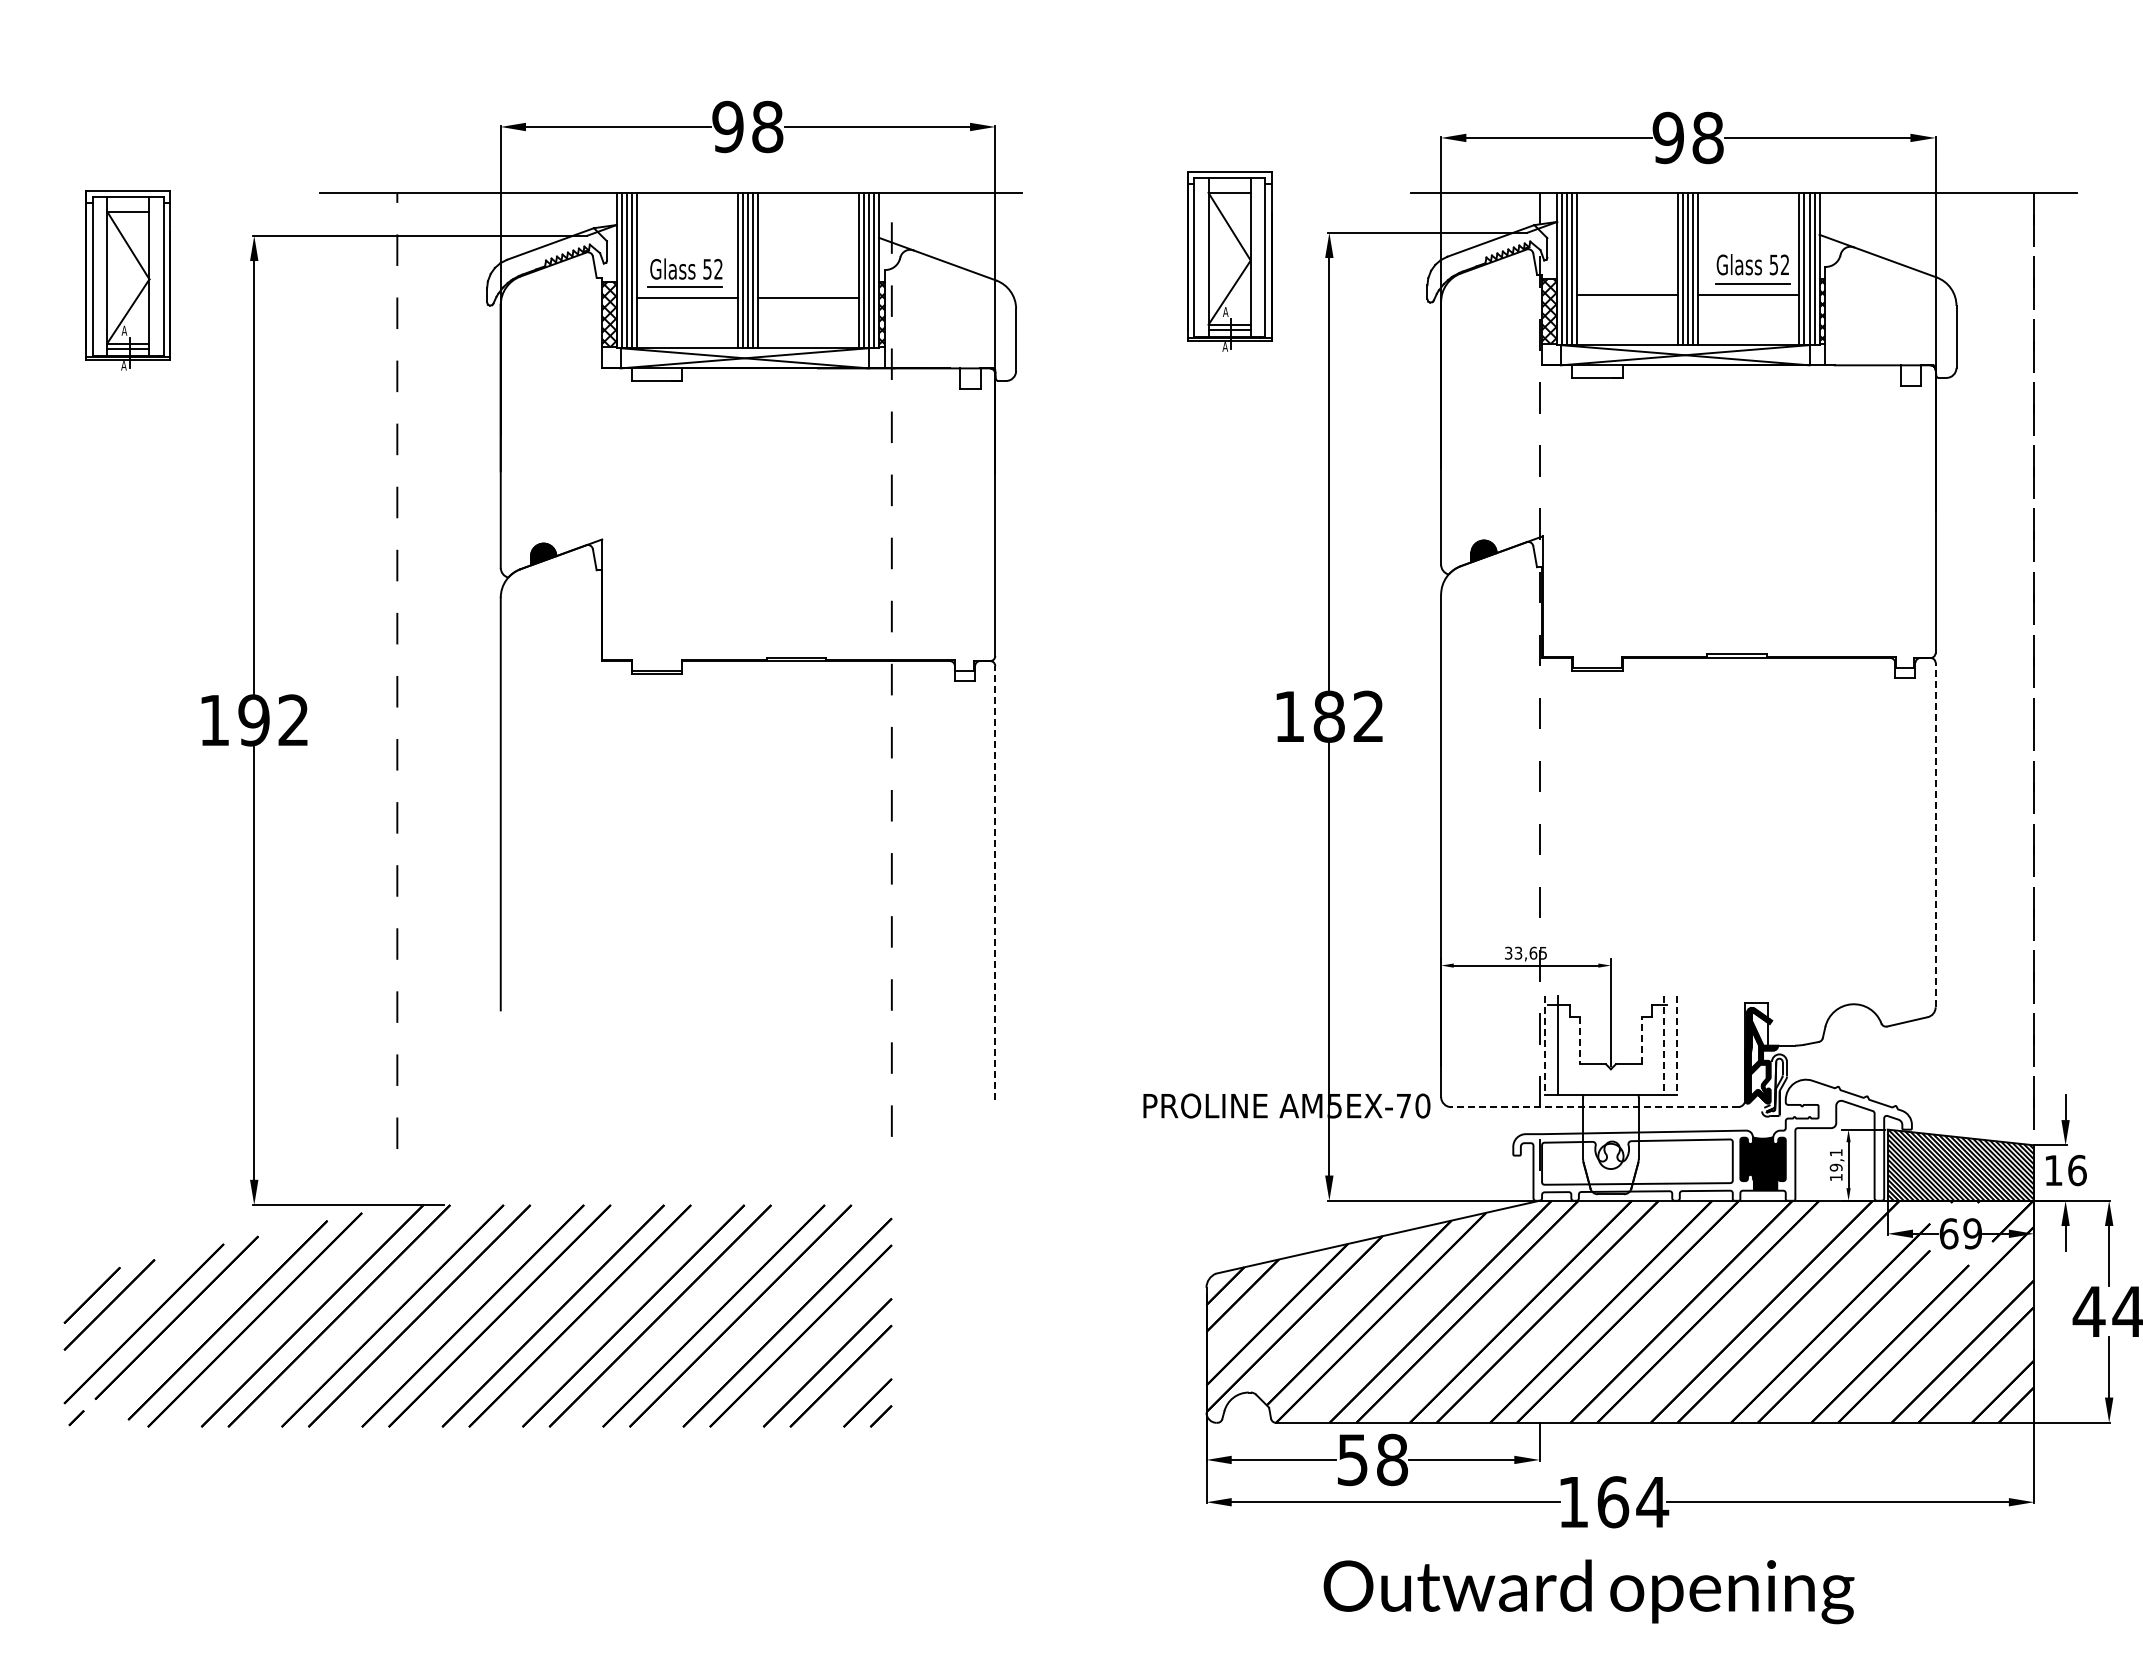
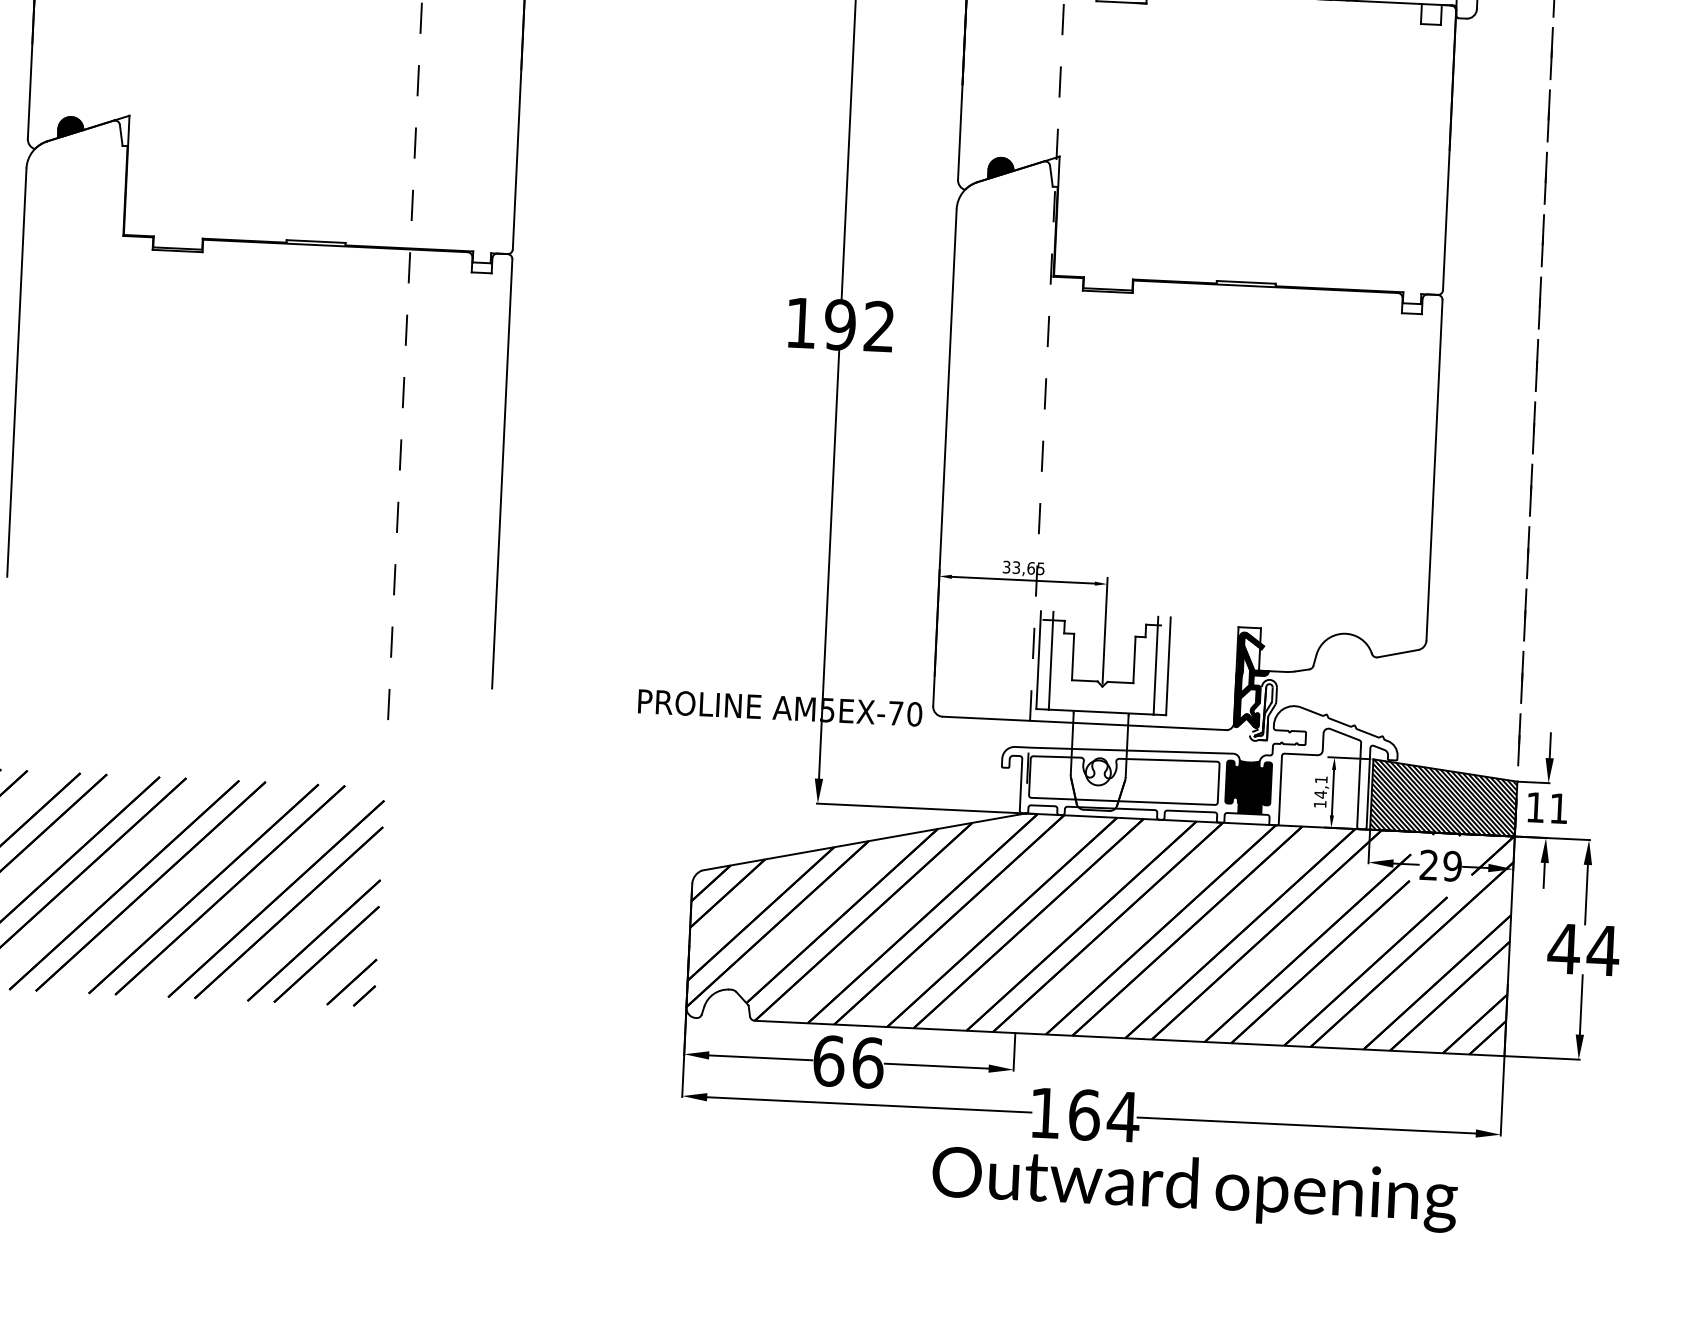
text: (1328, 716) -> (839, 324), 182 -> 192
line: (1935, 834) -> (1434, 469), dashed -> solid
line: (995, 883) -> (502, 474), dashed -> solid
line: (1641, 1040) -> (1134, 659), dashed -> solid
line: (1579, 1041) -> (1072, 657), dashed -> solid
line: (1545, 1046) -> (1038, 661), dashed -> solid
line: (1663, 1046) -> (1155, 666), dashed -> solid
line: (1676, 1046) -> (1168, 667), dashed -> solid
line: (1595, 1107) -> (1085, 723), dashed -> solid
text: (1835, 1167) -> (1319, 794), 19,1 -> 14,1
text: (2077, 1170) -> (1559, 808), 16 -> 11
text: (1948, 1233) -> (1428, 864), 69 -> 29
text: (1372, 1459) -> (848, 1061), 58 -> 66
text: (1588, 1591) -> (1194, 1188), moved

